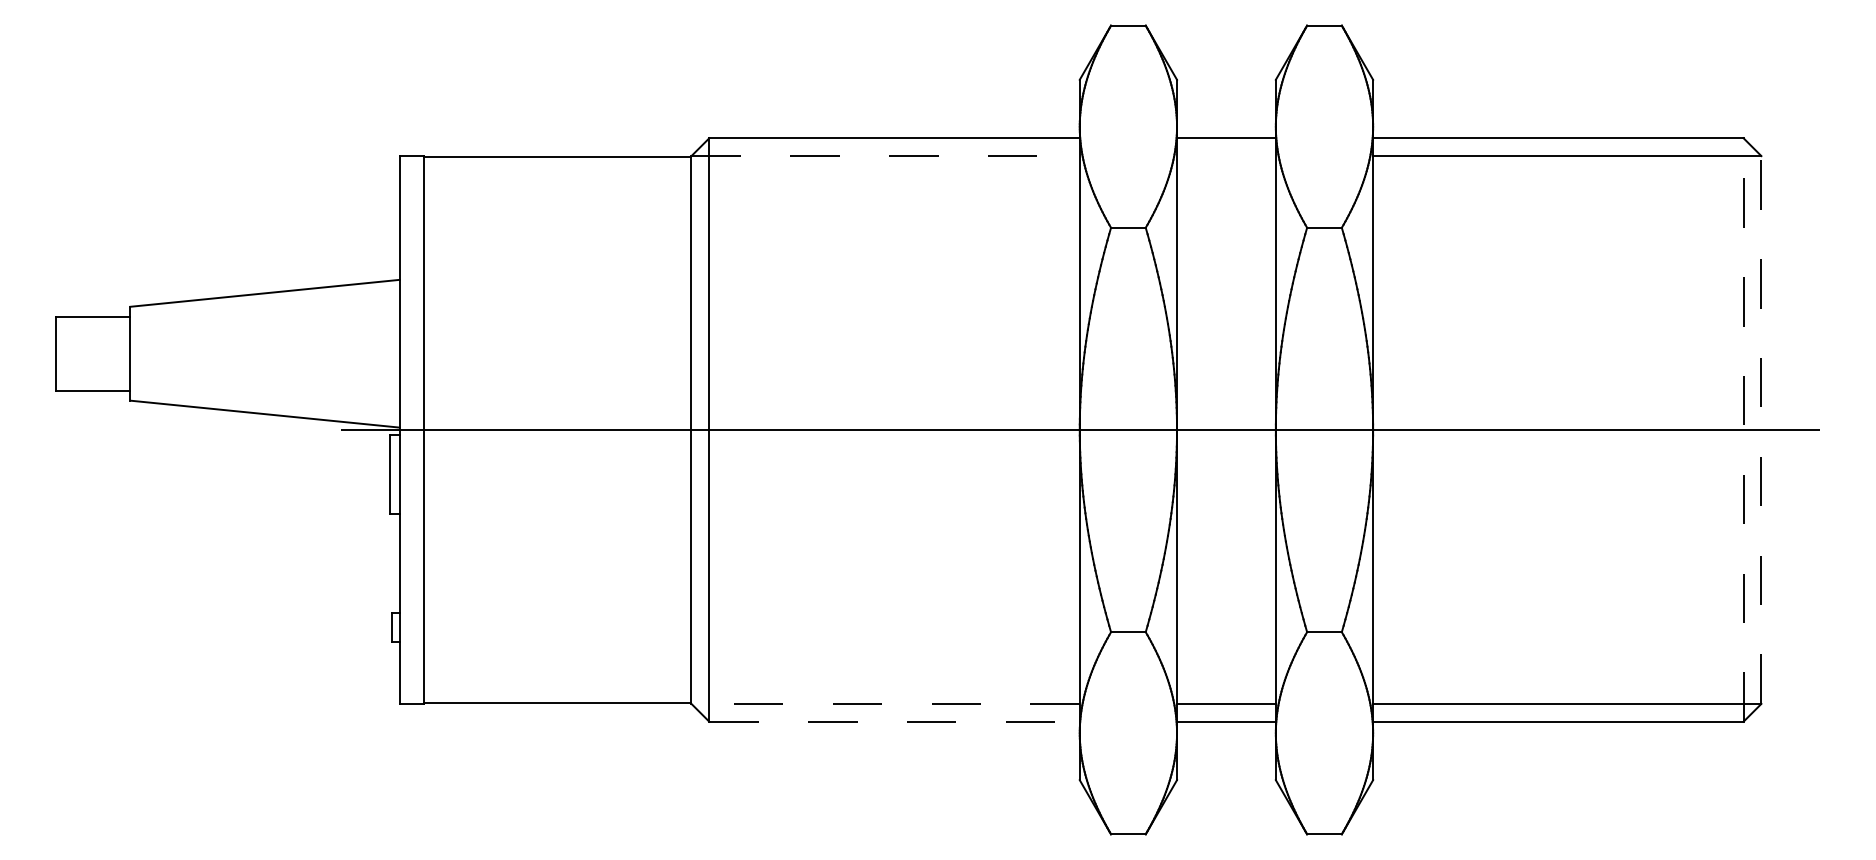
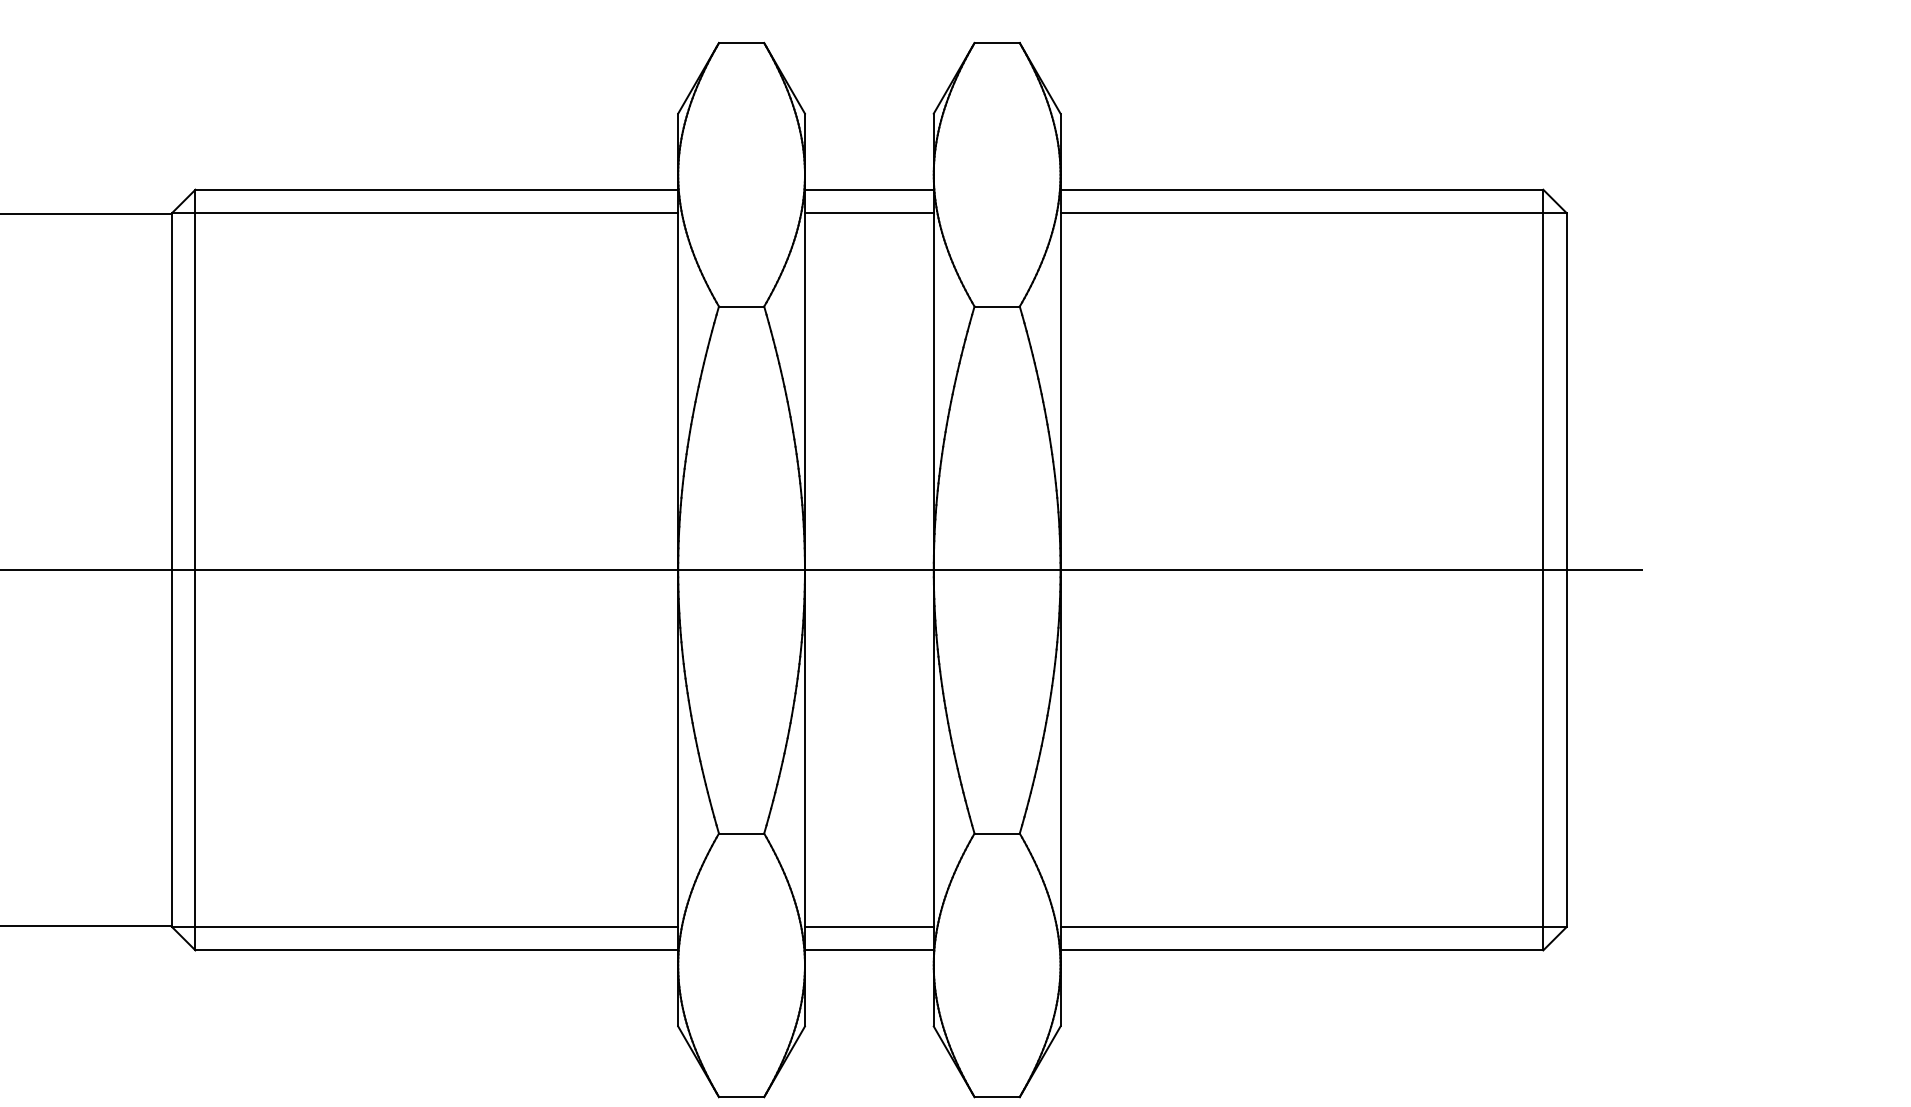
line: (886, 156) -> (426, 213), dashed -> solid
line: (1226, 156) -> (869, 213), added
line: (1743, 430) -> (1543, 570), dashed -> solid
line: (1761, 430) -> (1566, 570), dashed -> solid
line: (885, 703) -> (424, 926), dashed -> solid
line: (895, 721) -> (438, 950), dashed -> solid

